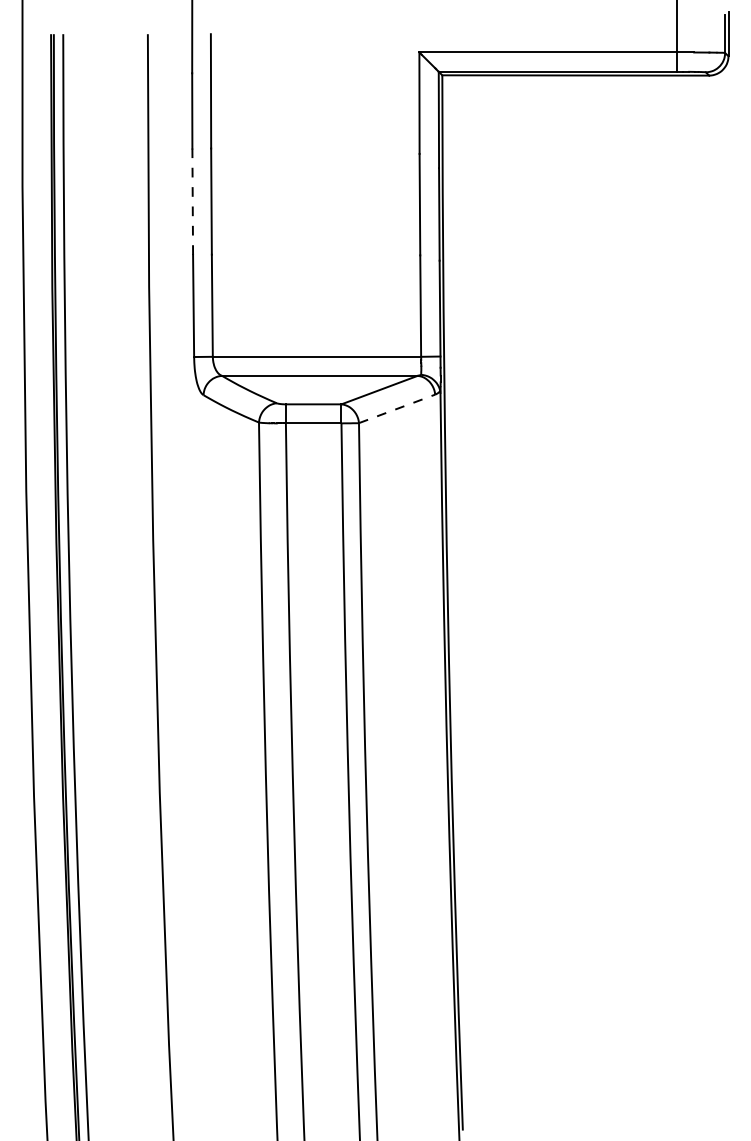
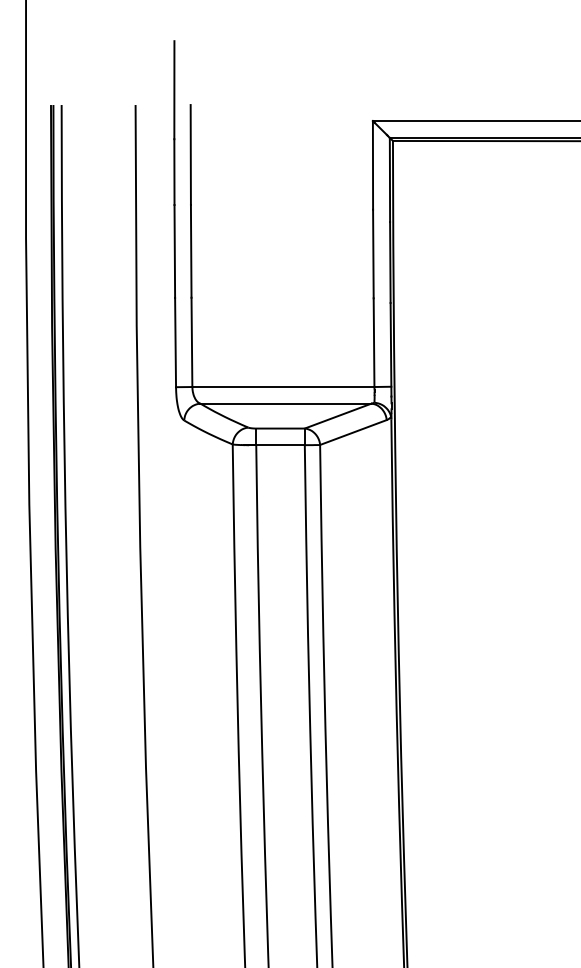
line: (192, 201) -> (174, 251), dashed -> solid
line: (397, 408) -> (353, 432), dashed -> solid

